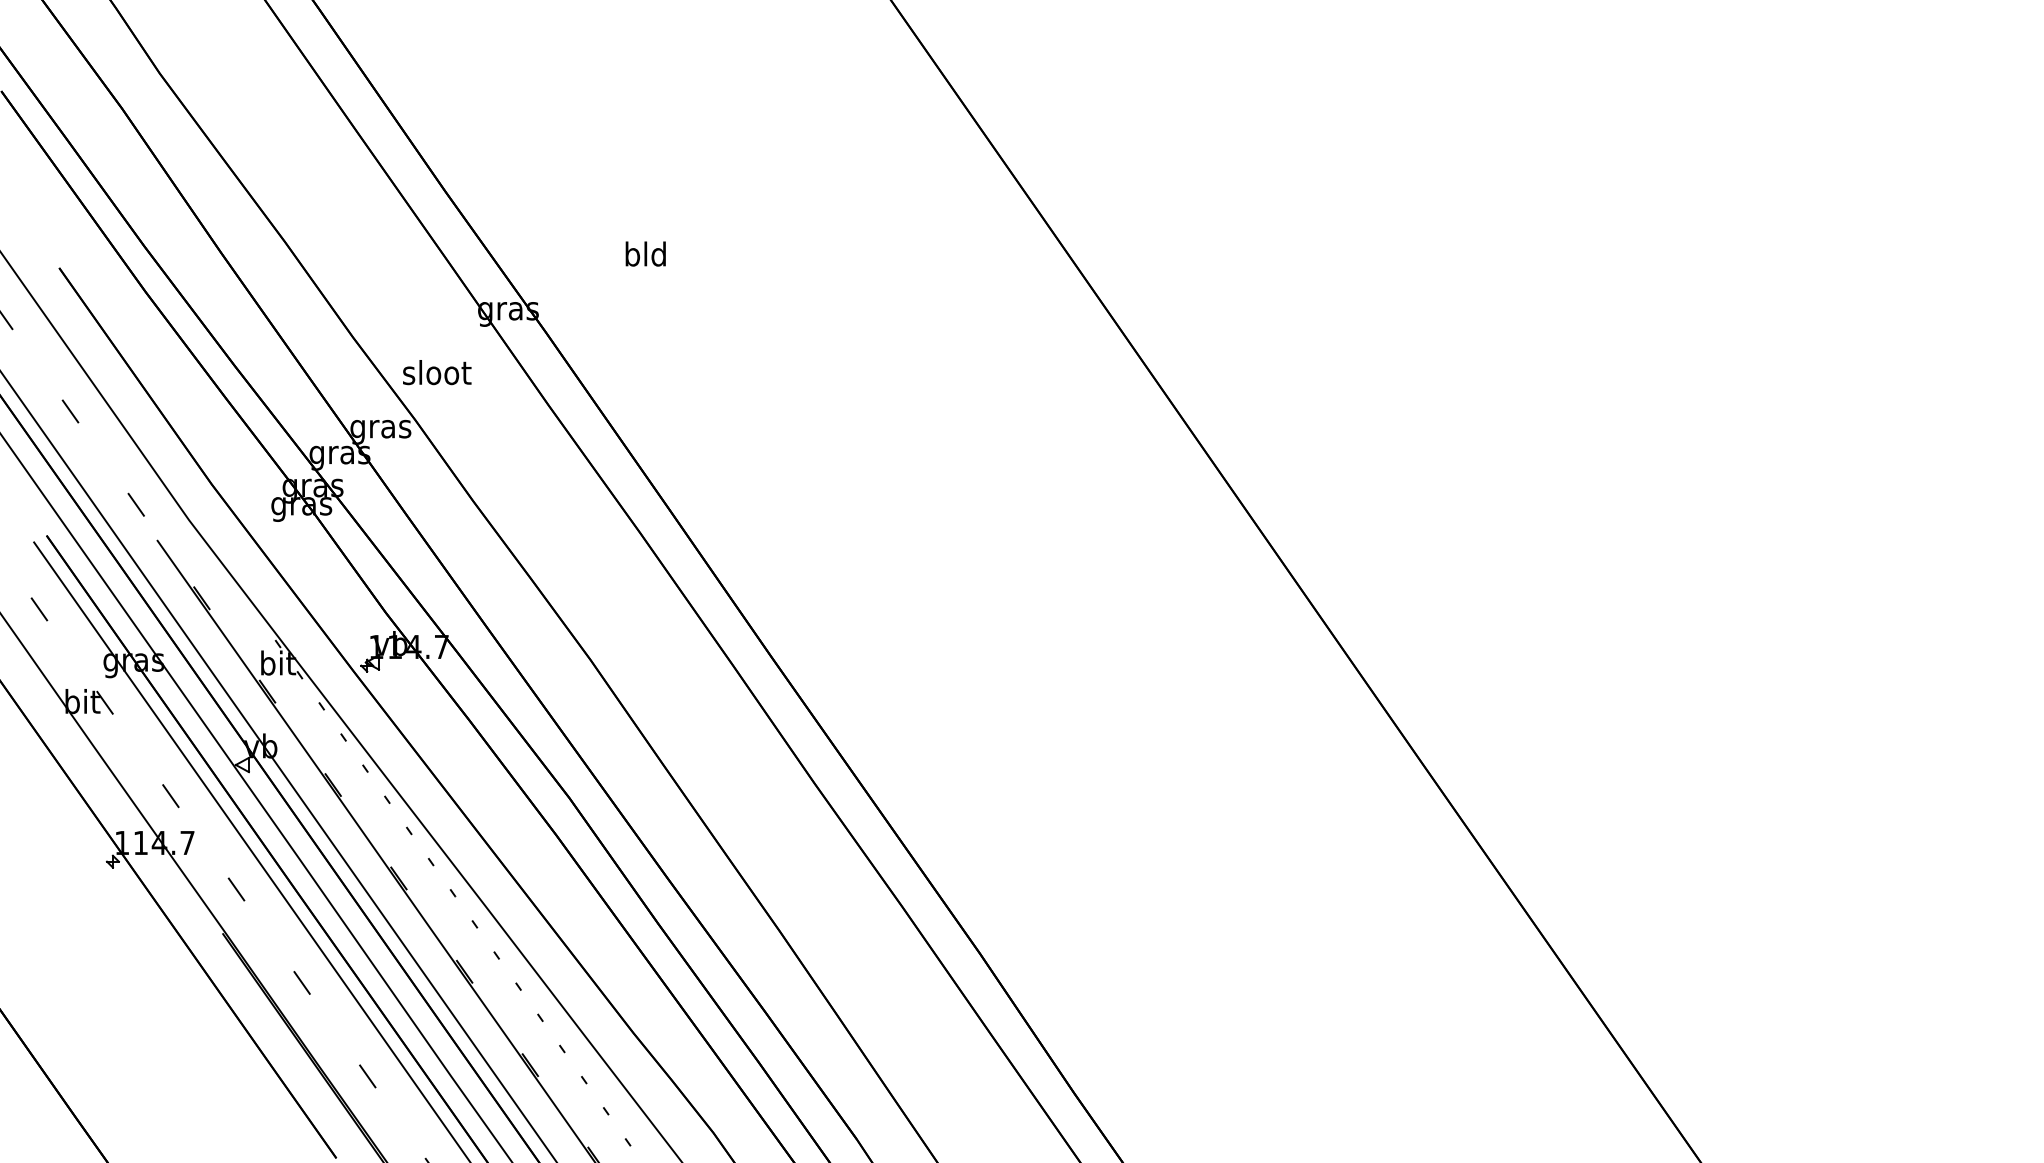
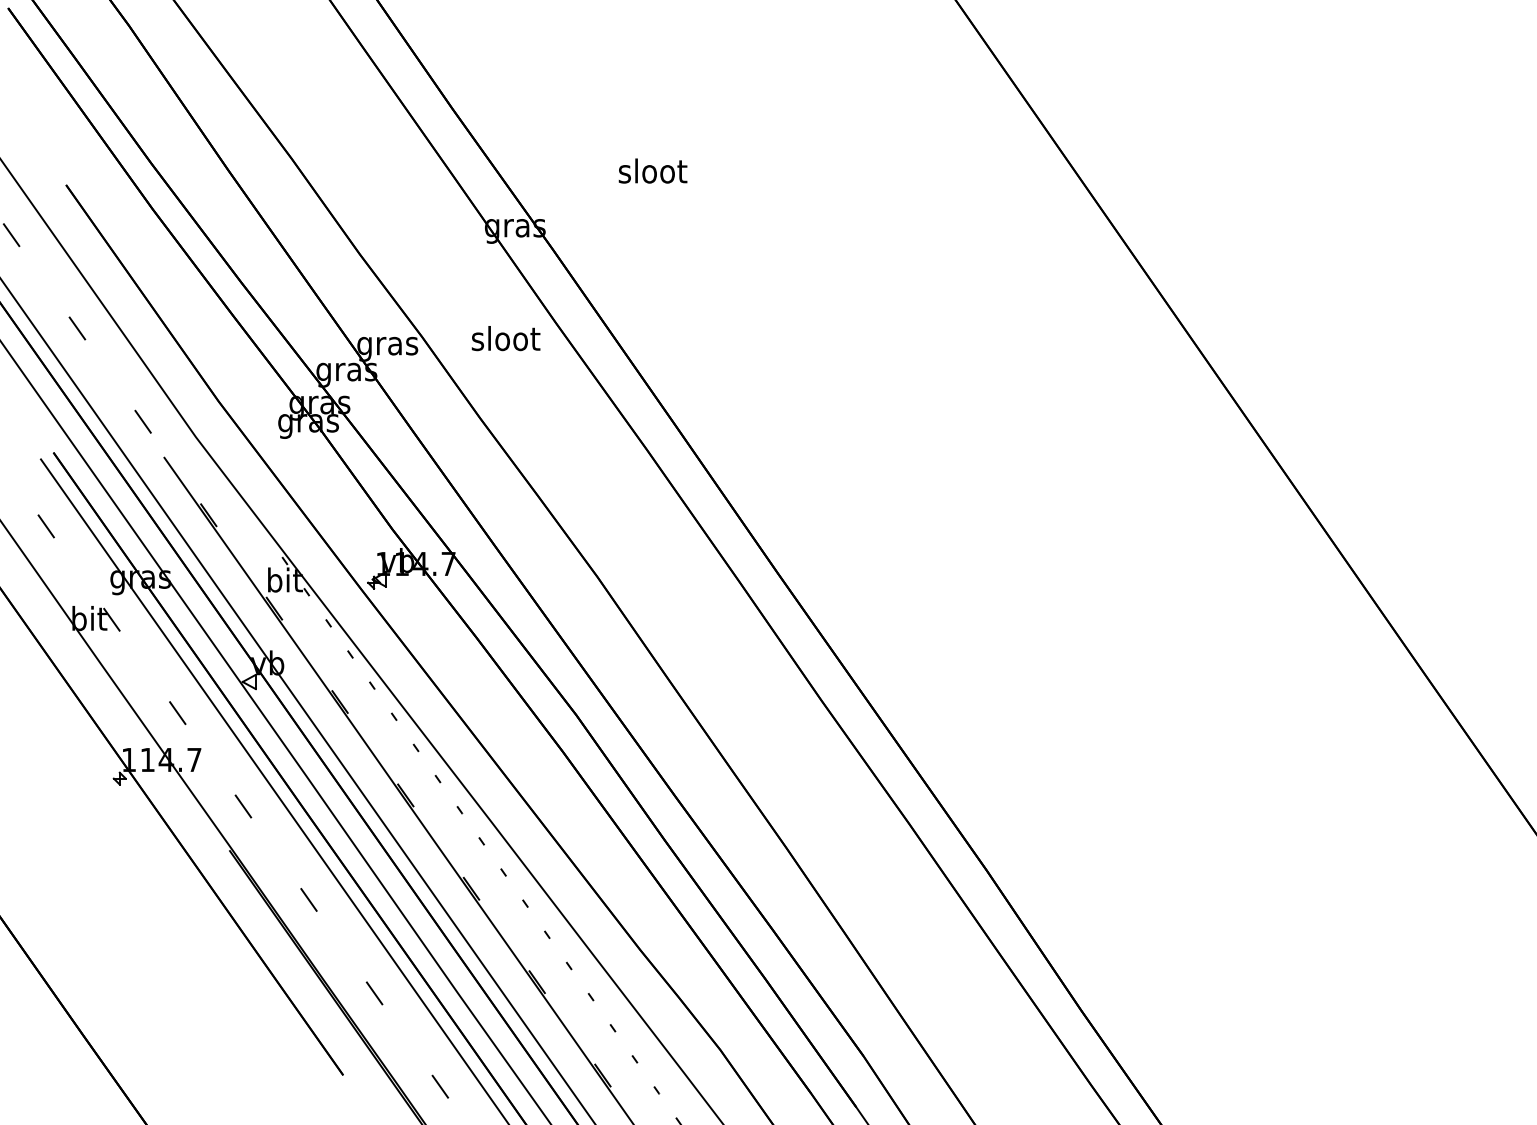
text: (646, 253) -> (653, 170), bld -> sloot
text: (437, 372) -> (506, 338), moved

